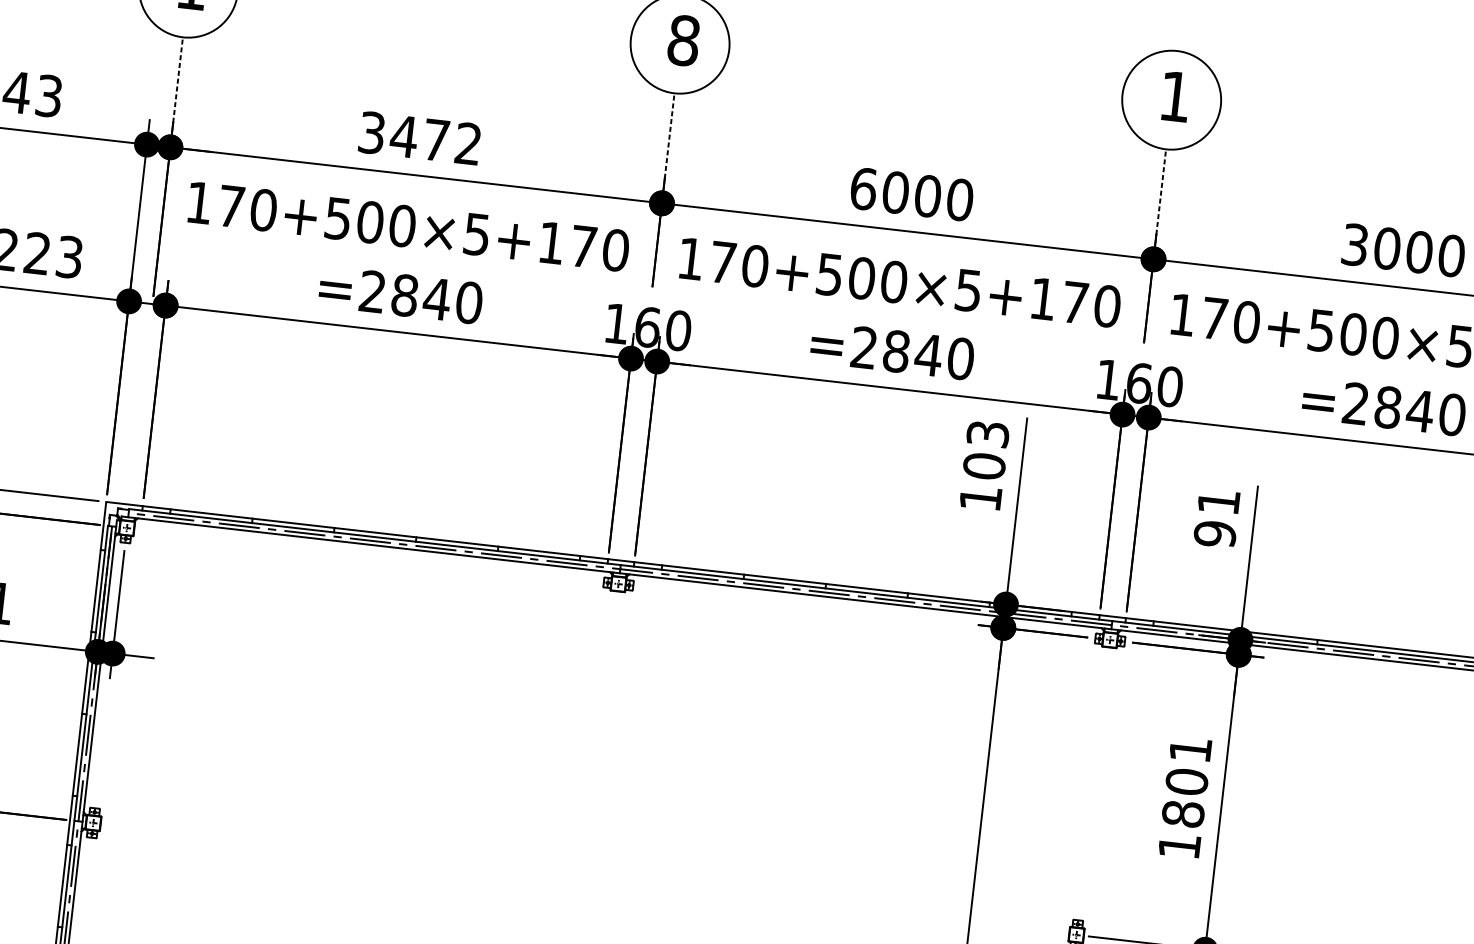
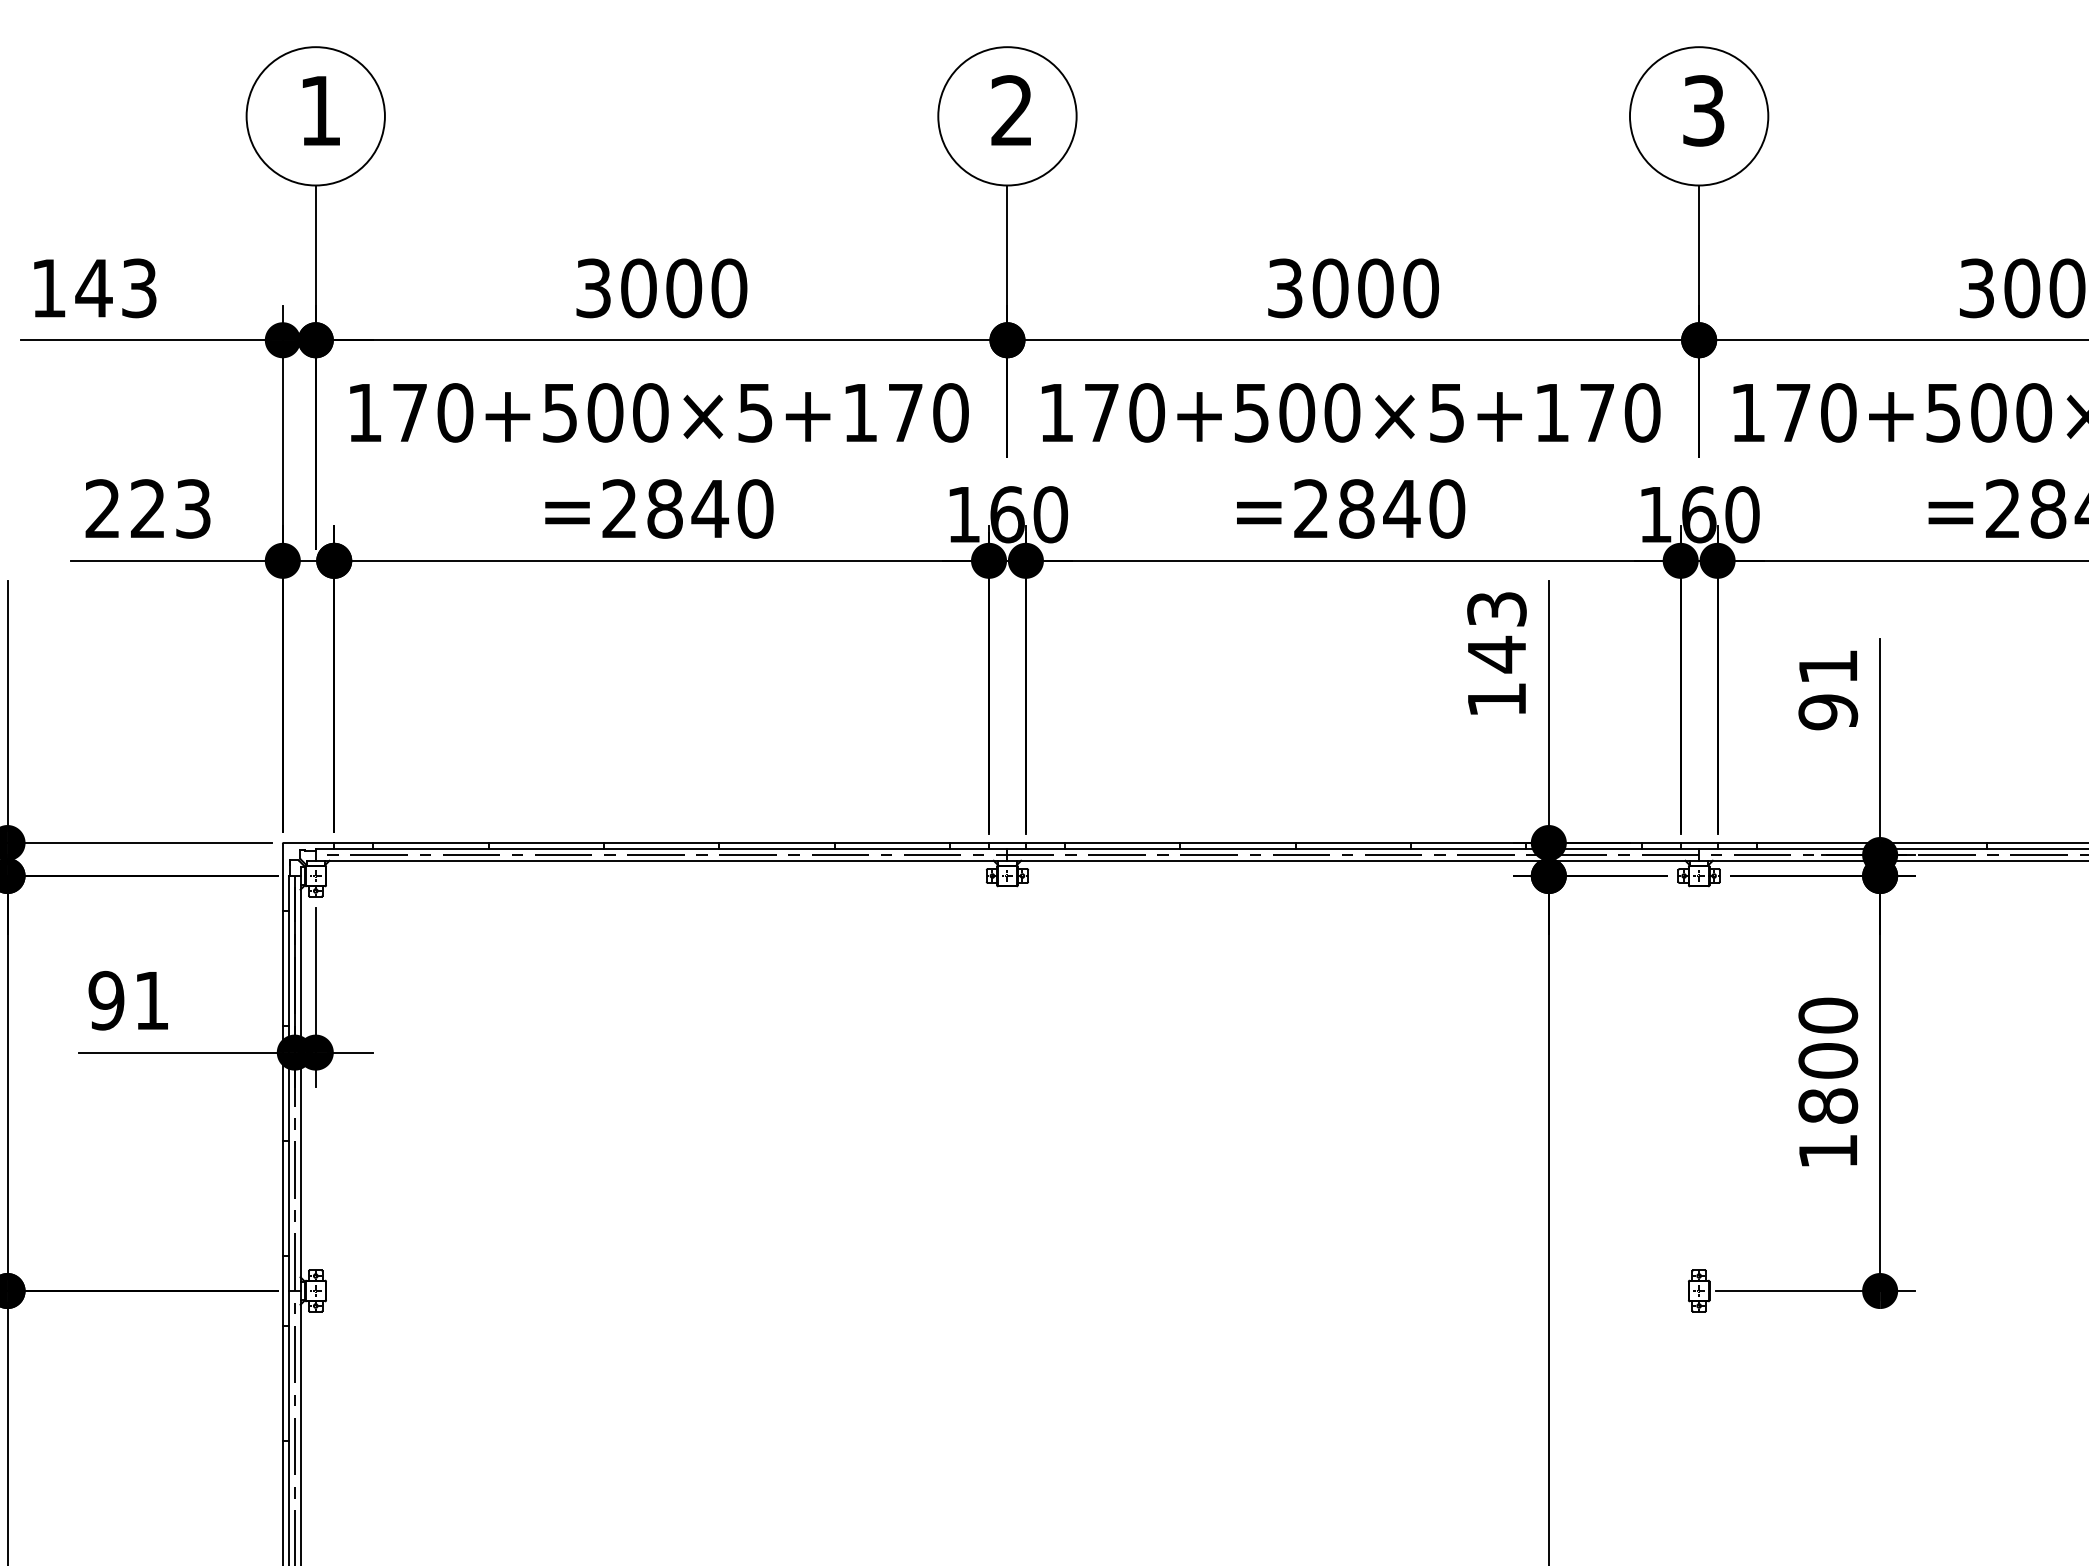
text: (684, 40) -> (1012, 110), 8 -> 2
line: (177, 79) -> (315, 245), dashed -> solid
text: (1175, 96) -> (1703, 110), 1 -> 3
line: (669, 135) -> (1007, 245), dashed -> solid
text: (435, 140) -> (683, 288), 3472 -> 3000
text: (863, 189) -> (1285, 288), 6000 -> 3000
line: (1161, 192) -> (1699, 245), dashed -> solid
text: (984, 466) -> (1496, 654), 103 -> 143
text: (1190, 749) -> (1828, 1015), 1801 -> 1800

